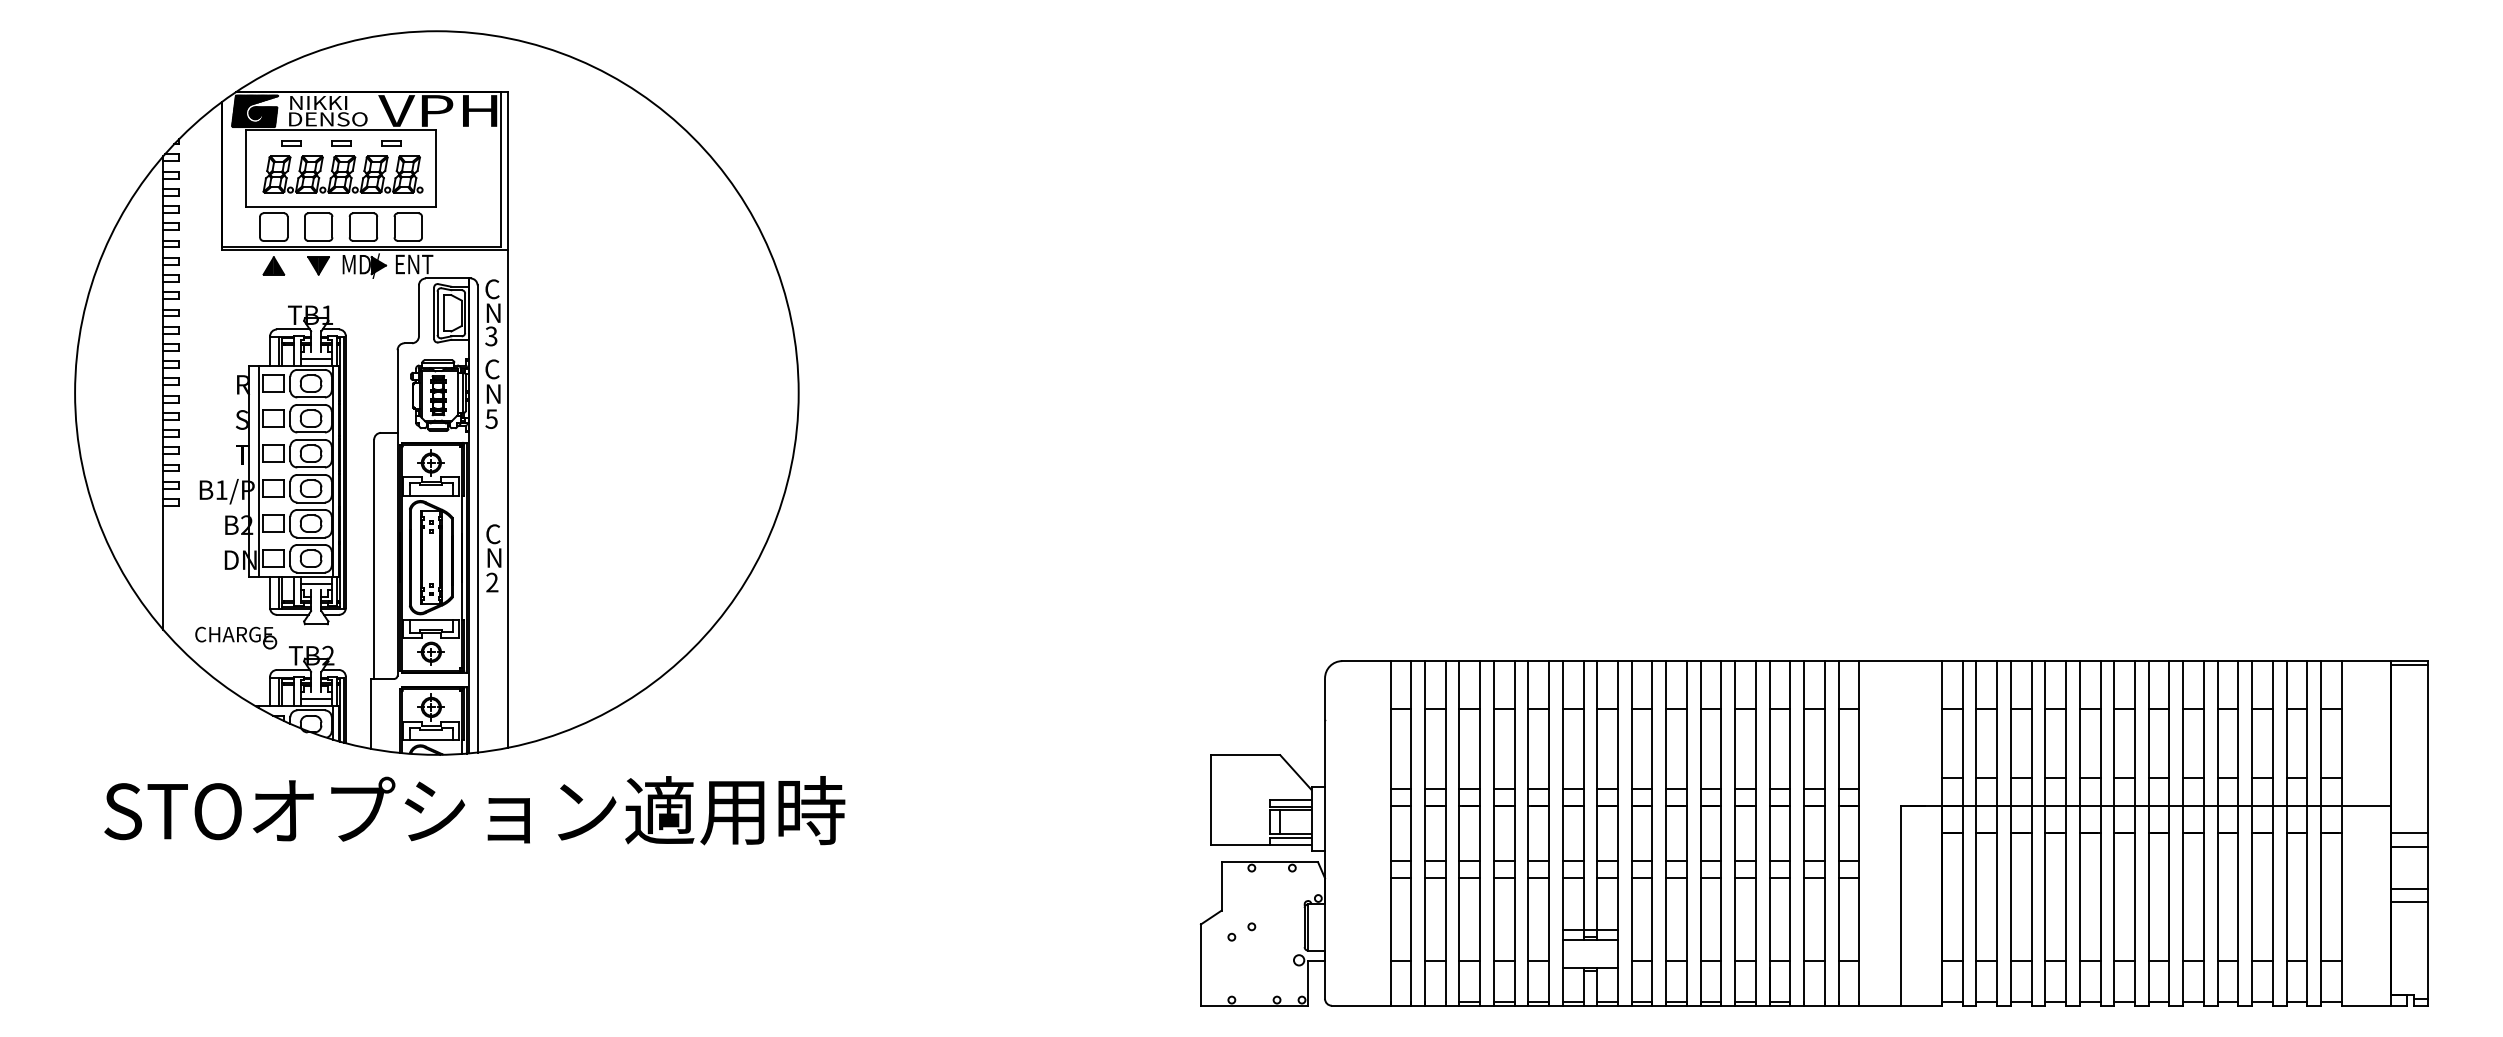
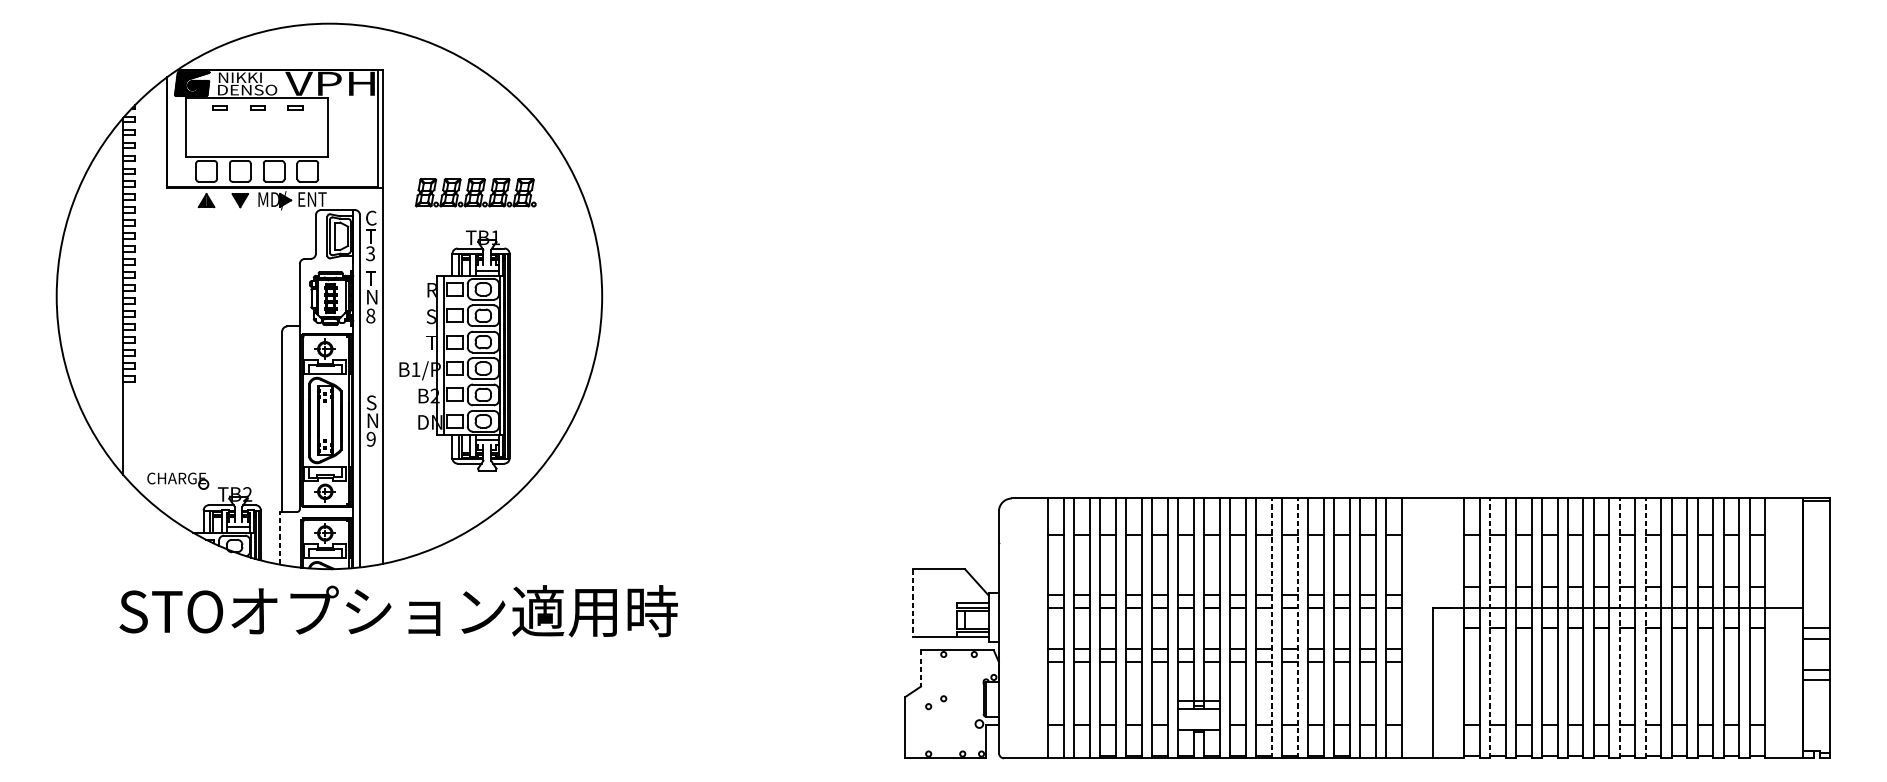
part: (342, 174) -> (475, 192), moved
text: (492, 312) -> (371, 235), N -> T
text: (492, 369) -> (371, 278), C -> T
text: (491, 418) -> (370, 315), 5 -> 8
part: (272, 465) -> (454, 351), moved
text: (493, 534) -> (372, 403), C -> S
text: (492, 582) -> (371, 439), 2 -> 9
line: (370, 713) -> (279, 537), solid -> dashed
line: (1211, 800) -> (913, 603), solid -> dashed
text: (474, 810) -> (398, 611), moved
line: (1686, 832) -> (1271, 627), solid -> dashed
line: (1721, 832) -> (1297, 627), solid -> dashed
line: (1976, 832) -> (1490, 627), solid -> dashed
line: (2148, 832) -> (1619, 627), solid -> dashed
line: (2183, 832) -> (1646, 627), solid -> dashed
line: (1221, 887) -> (920, 669), solid -> dashed

